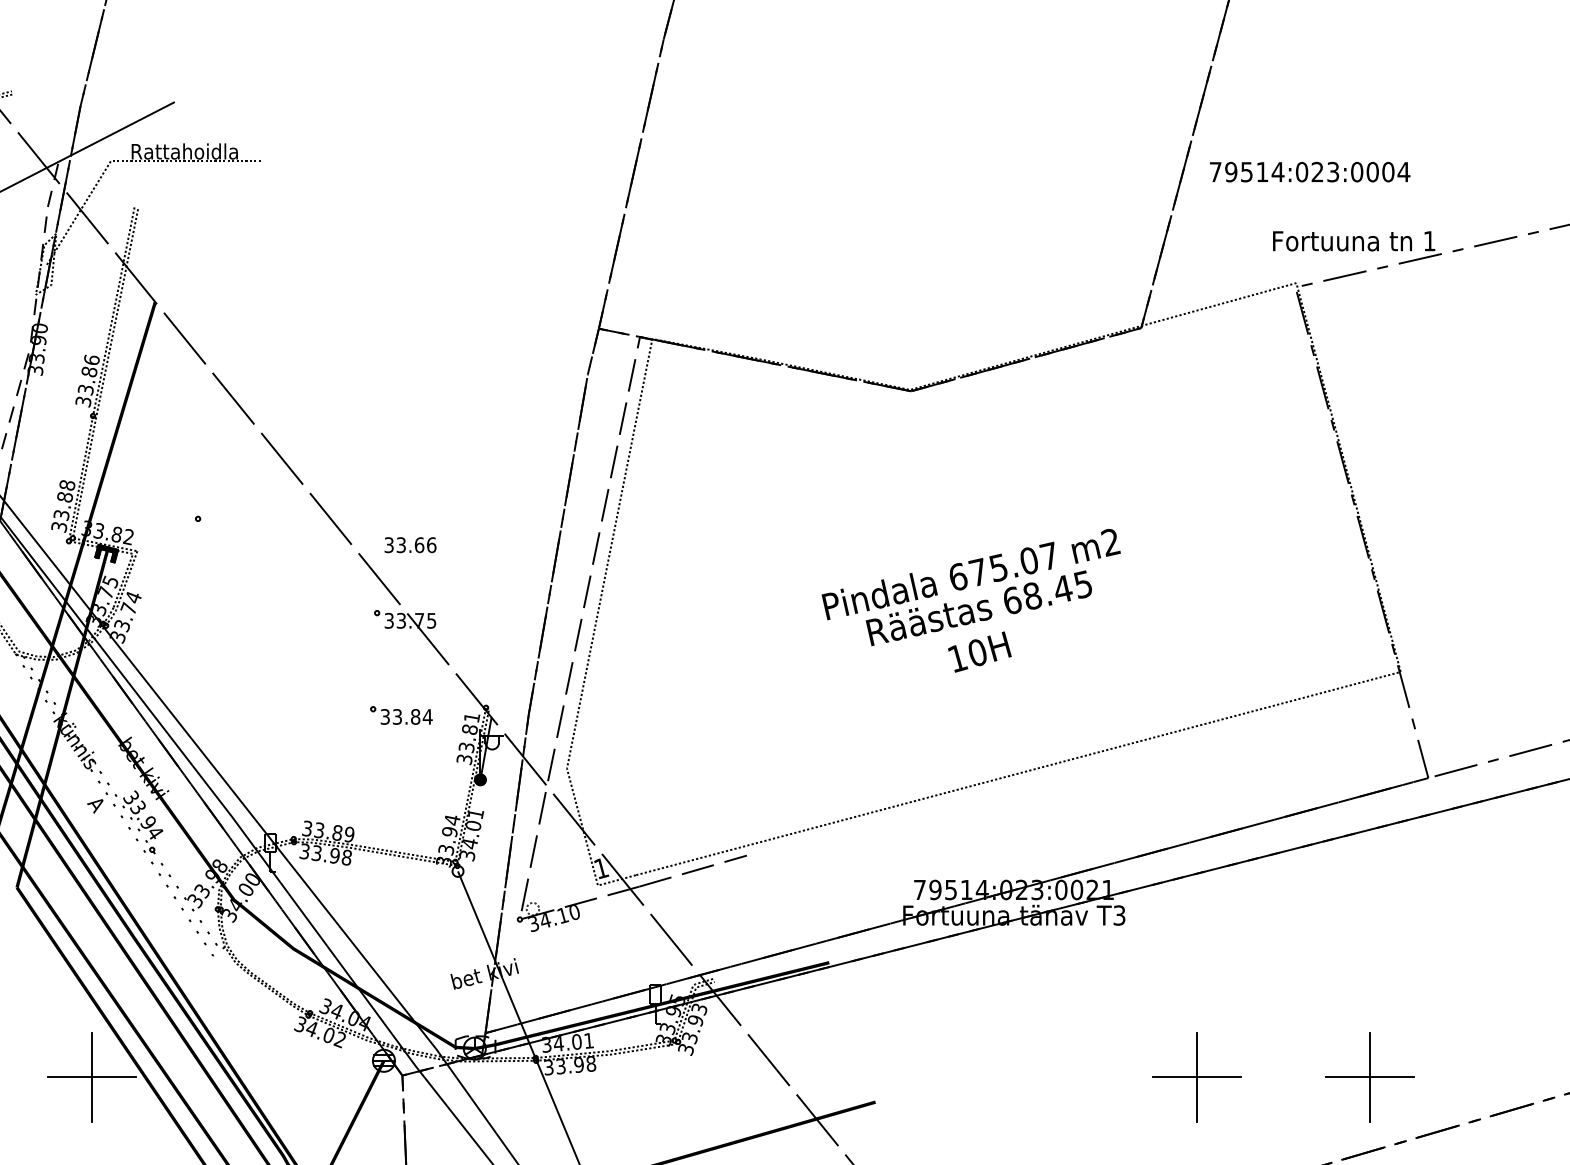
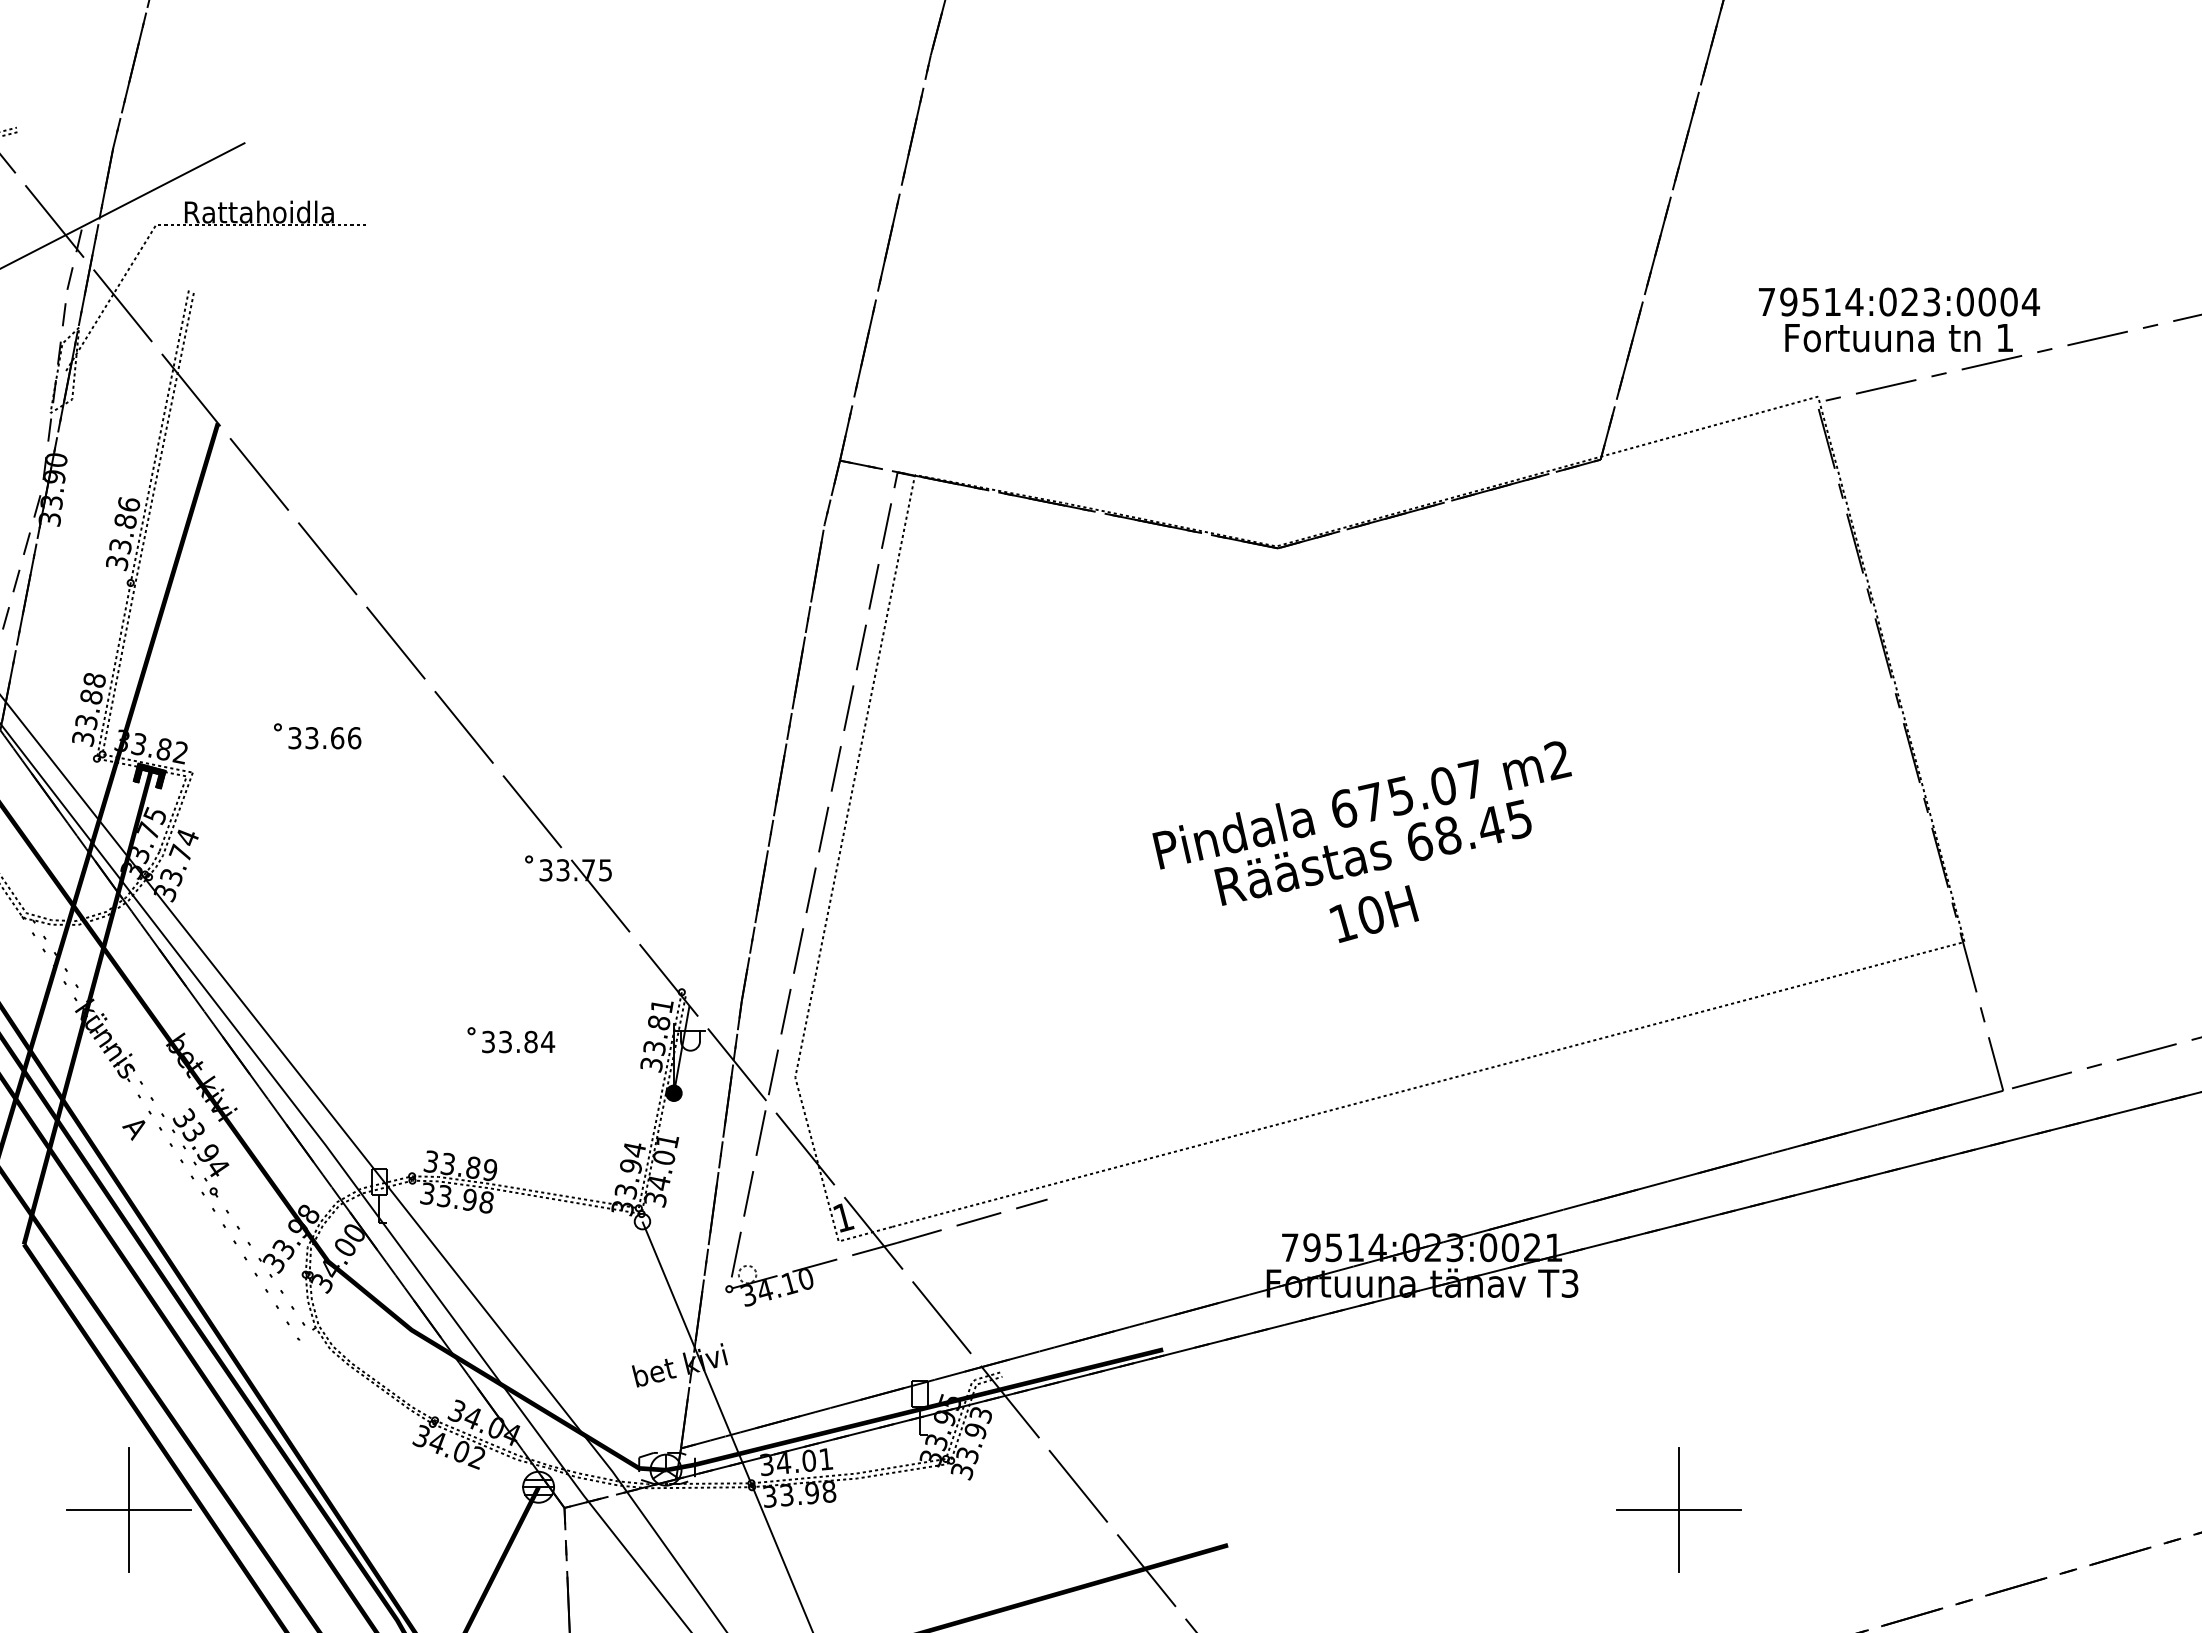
text: (1310, 171) -> (1899, 301), moved
text: (410, 545) -> (324, 738), moved
part: (401, 715) -> (511, 1040), moved
part: (1370, 1076) -> (1921, 1509), removed

